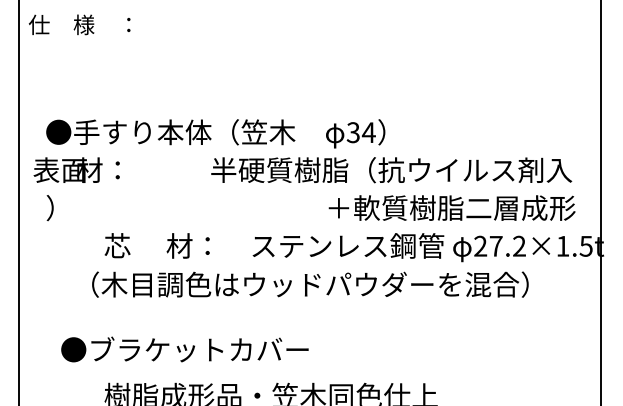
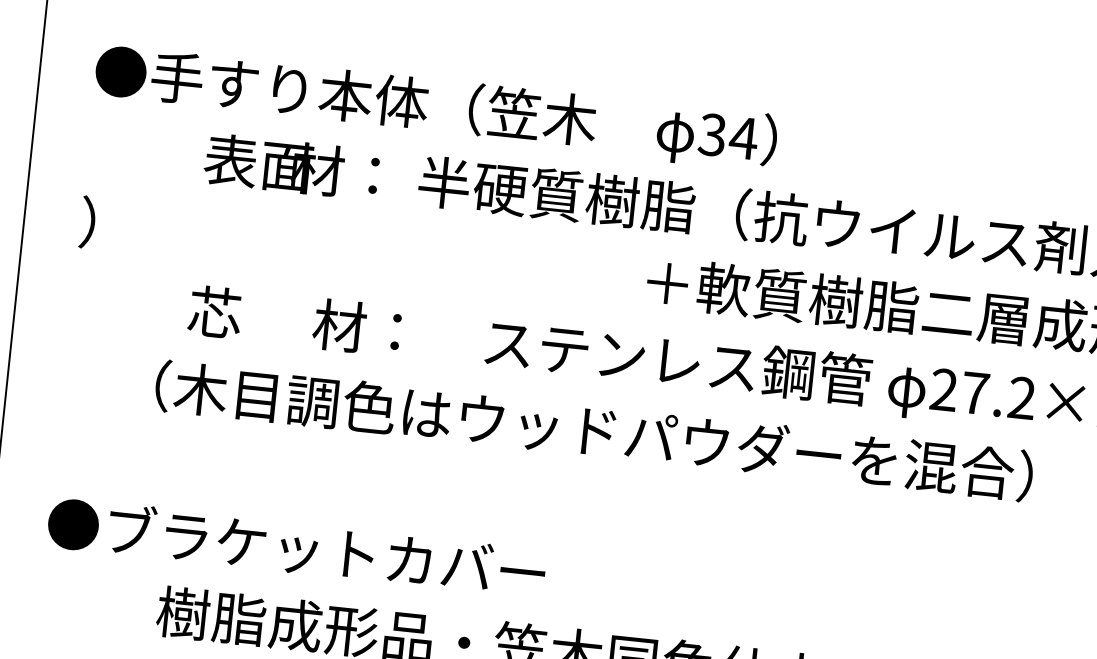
text: (76, 169) -> (291, 165), moved
text: (184, 349) -> (295, 547), moved

